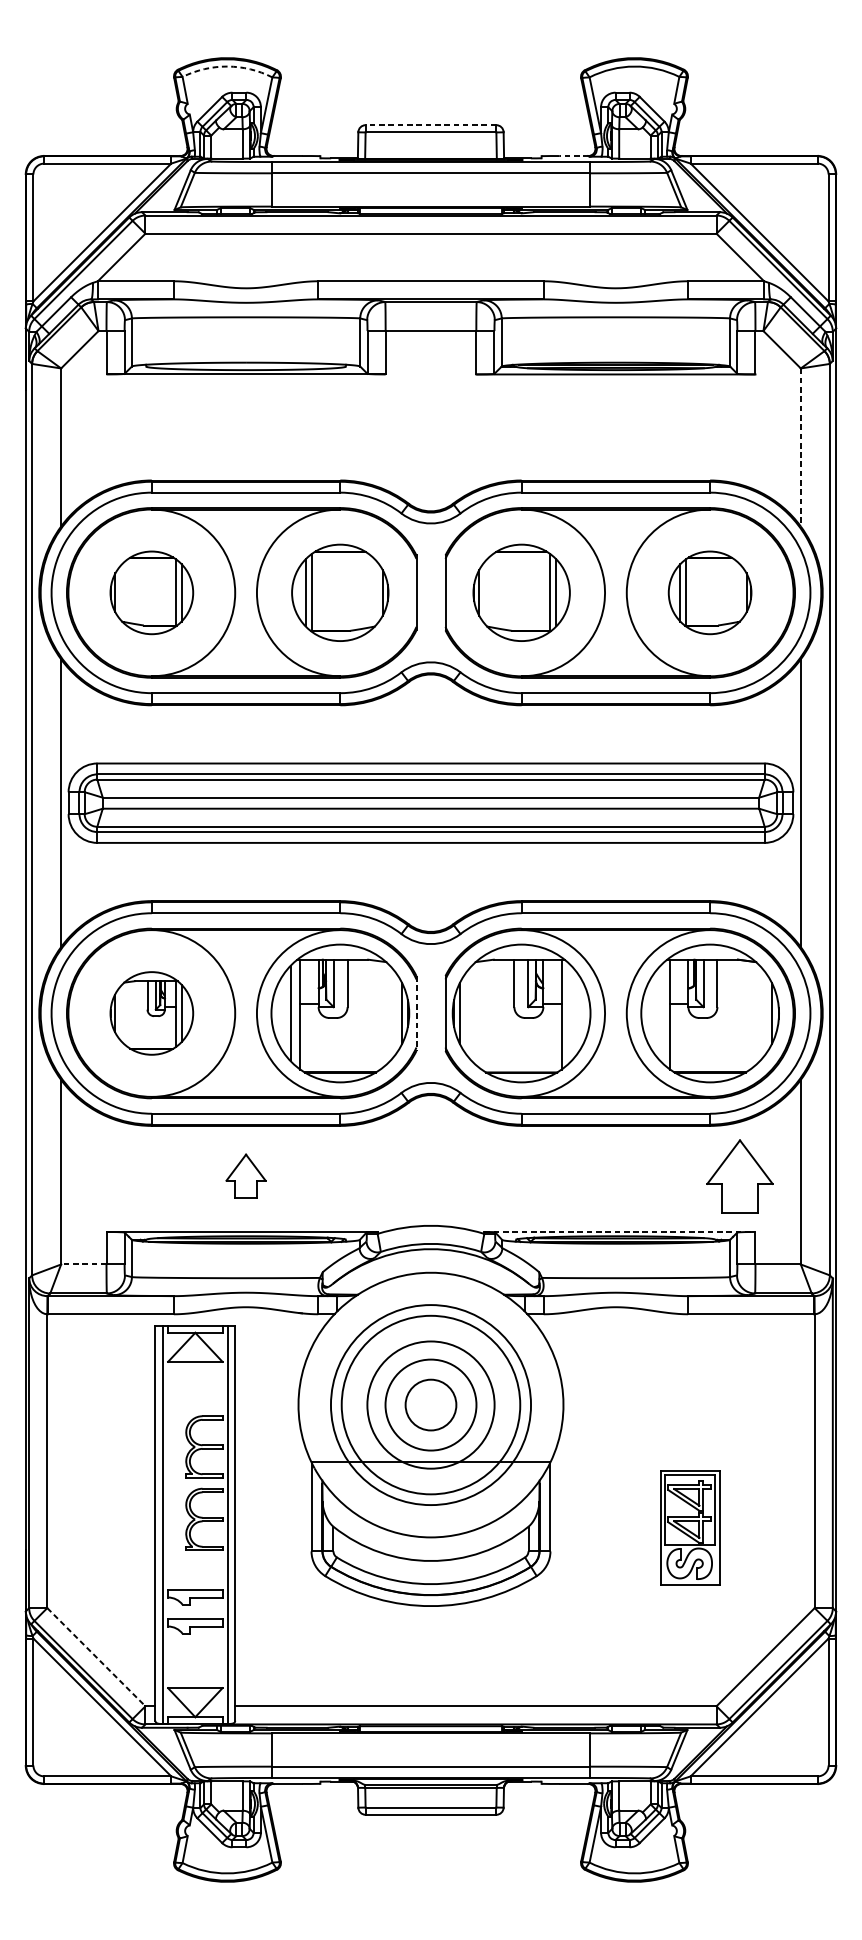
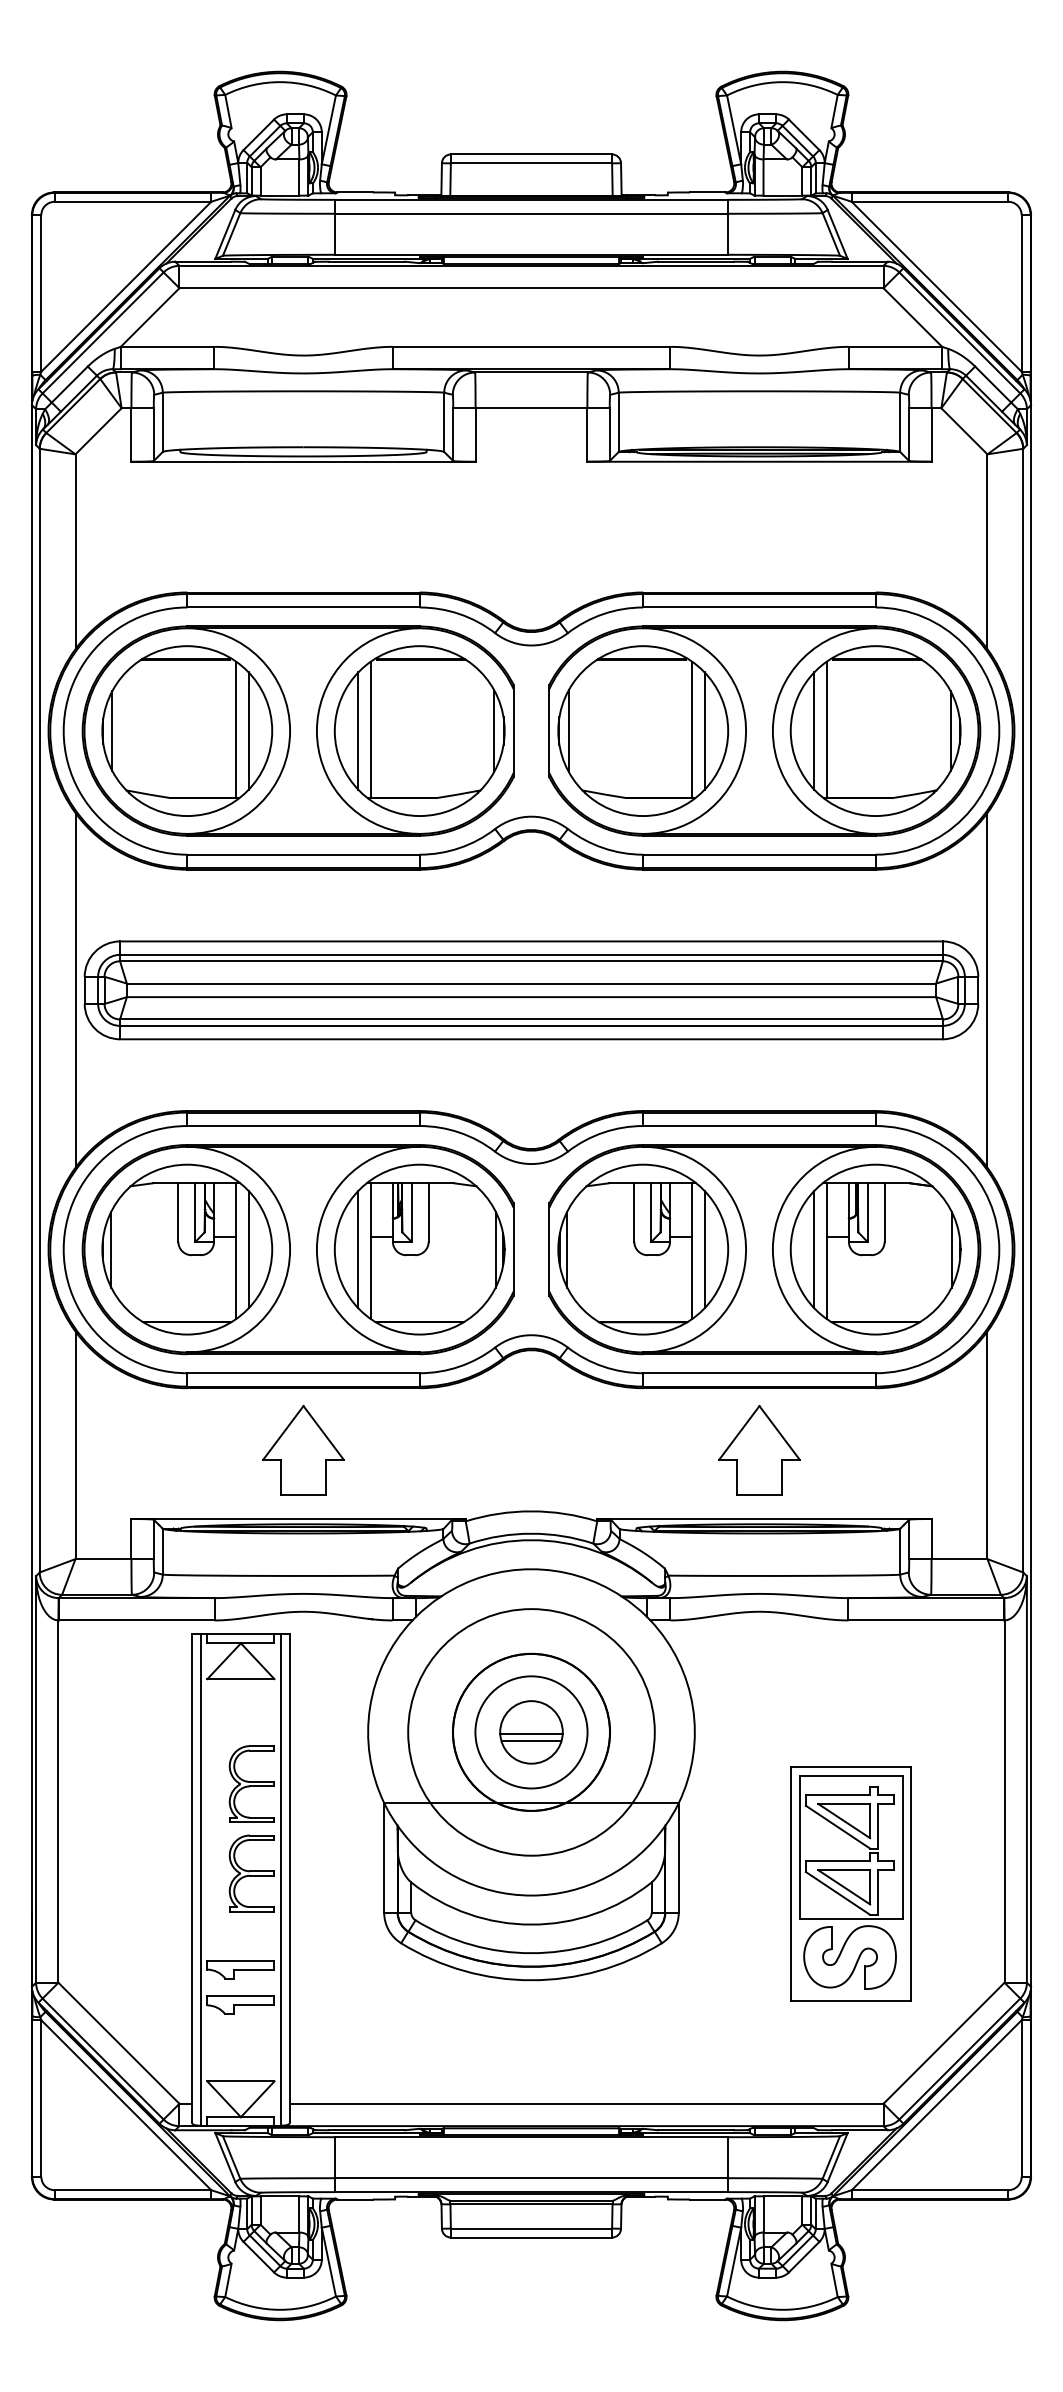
arc: (227, 66) -> (280, 82), dashed -> solid
line: (431, 125) -> (531, 154), dashed -> solid
line: (573, 156) -> (707, 192), dashed -> solid
line: (800, 448) -> (987, 552), dashed -> solid
part: (151, 592) -> (187, 730), size x1.67
part: (340, 592) -> (419, 730), size x1.43
part: (521, 592) -> (643, 730), size x1.43
part: (710, 592) -> (875, 730), size x1.67
part: (151, 1013) -> (187, 1249), size x1.67
line: (571, 1013) -> (704, 1249), added
line: (660, 1013) -> (814, 1249), added
line: (416, 1014) -> (513, 1250), dashed -> solid
part: (246, 1175) -> (303, 1449), size x1.67
part: (740, 1175) -> (759, 1449), moved
line: (619, 1231) -> (764, 1518), dashed -> solid
line: (83, 1264) -> (103, 1559), dashed -> solid
circle: (431, 1405) -> (531, 1732), size x0.71
line: (431, 1406) -> (531, 1734), added
line: (431, 1412) -> (531, 1741), added
part: (689, 1527) -> (850, 1883), size x1.67
line: (96, 1657) -> (118, 2043), dashed -> solid

